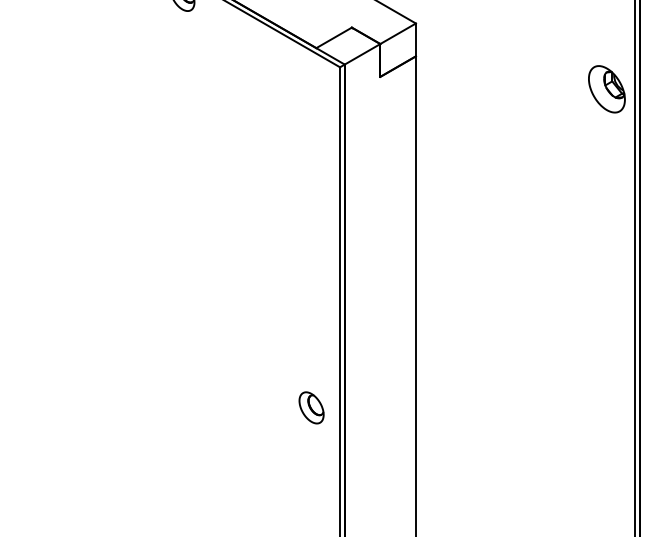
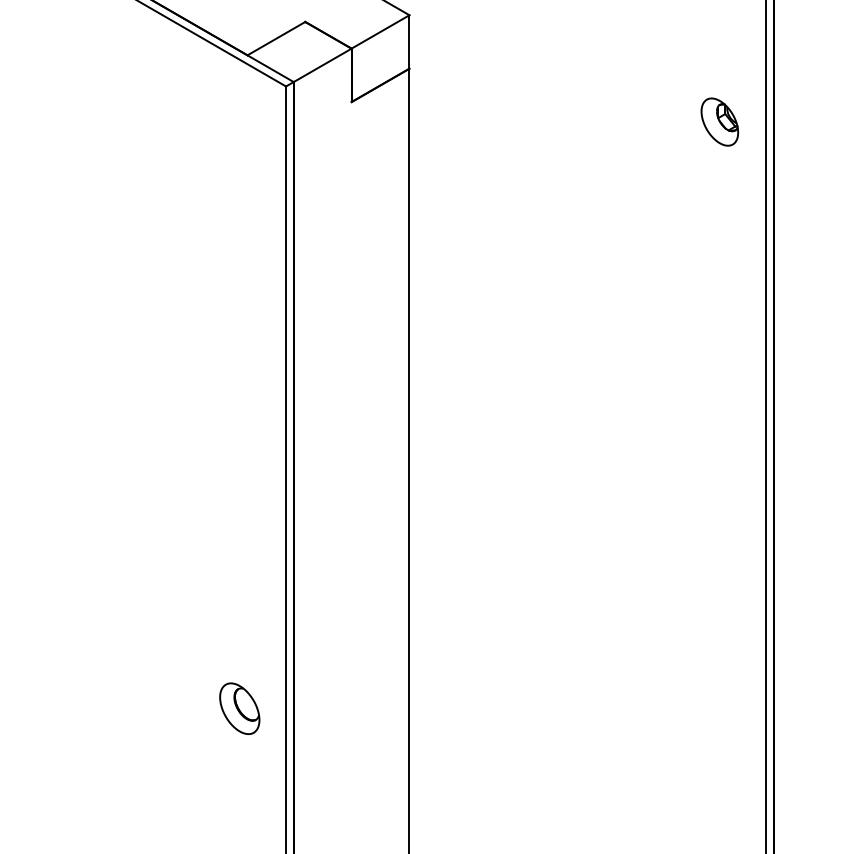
part: (606, 88) -> (719, 120), size x0.62
part: (311, 407) -> (239, 708), moved

